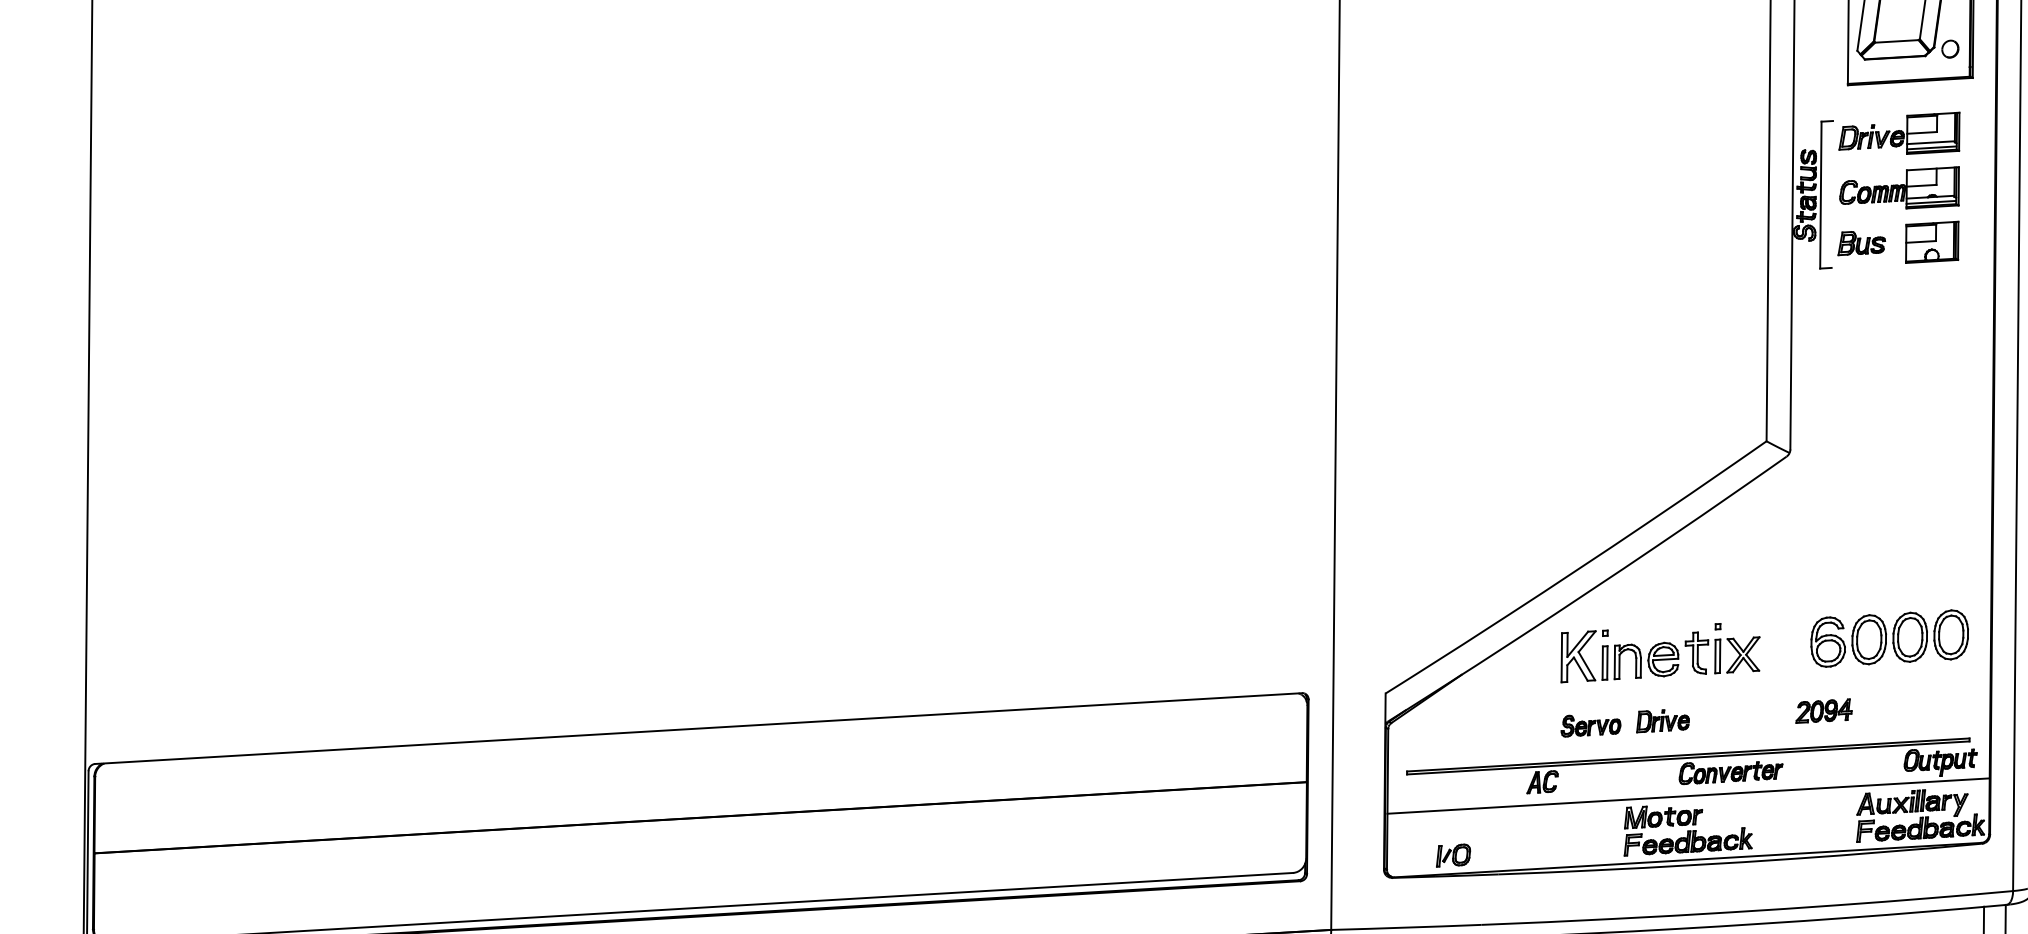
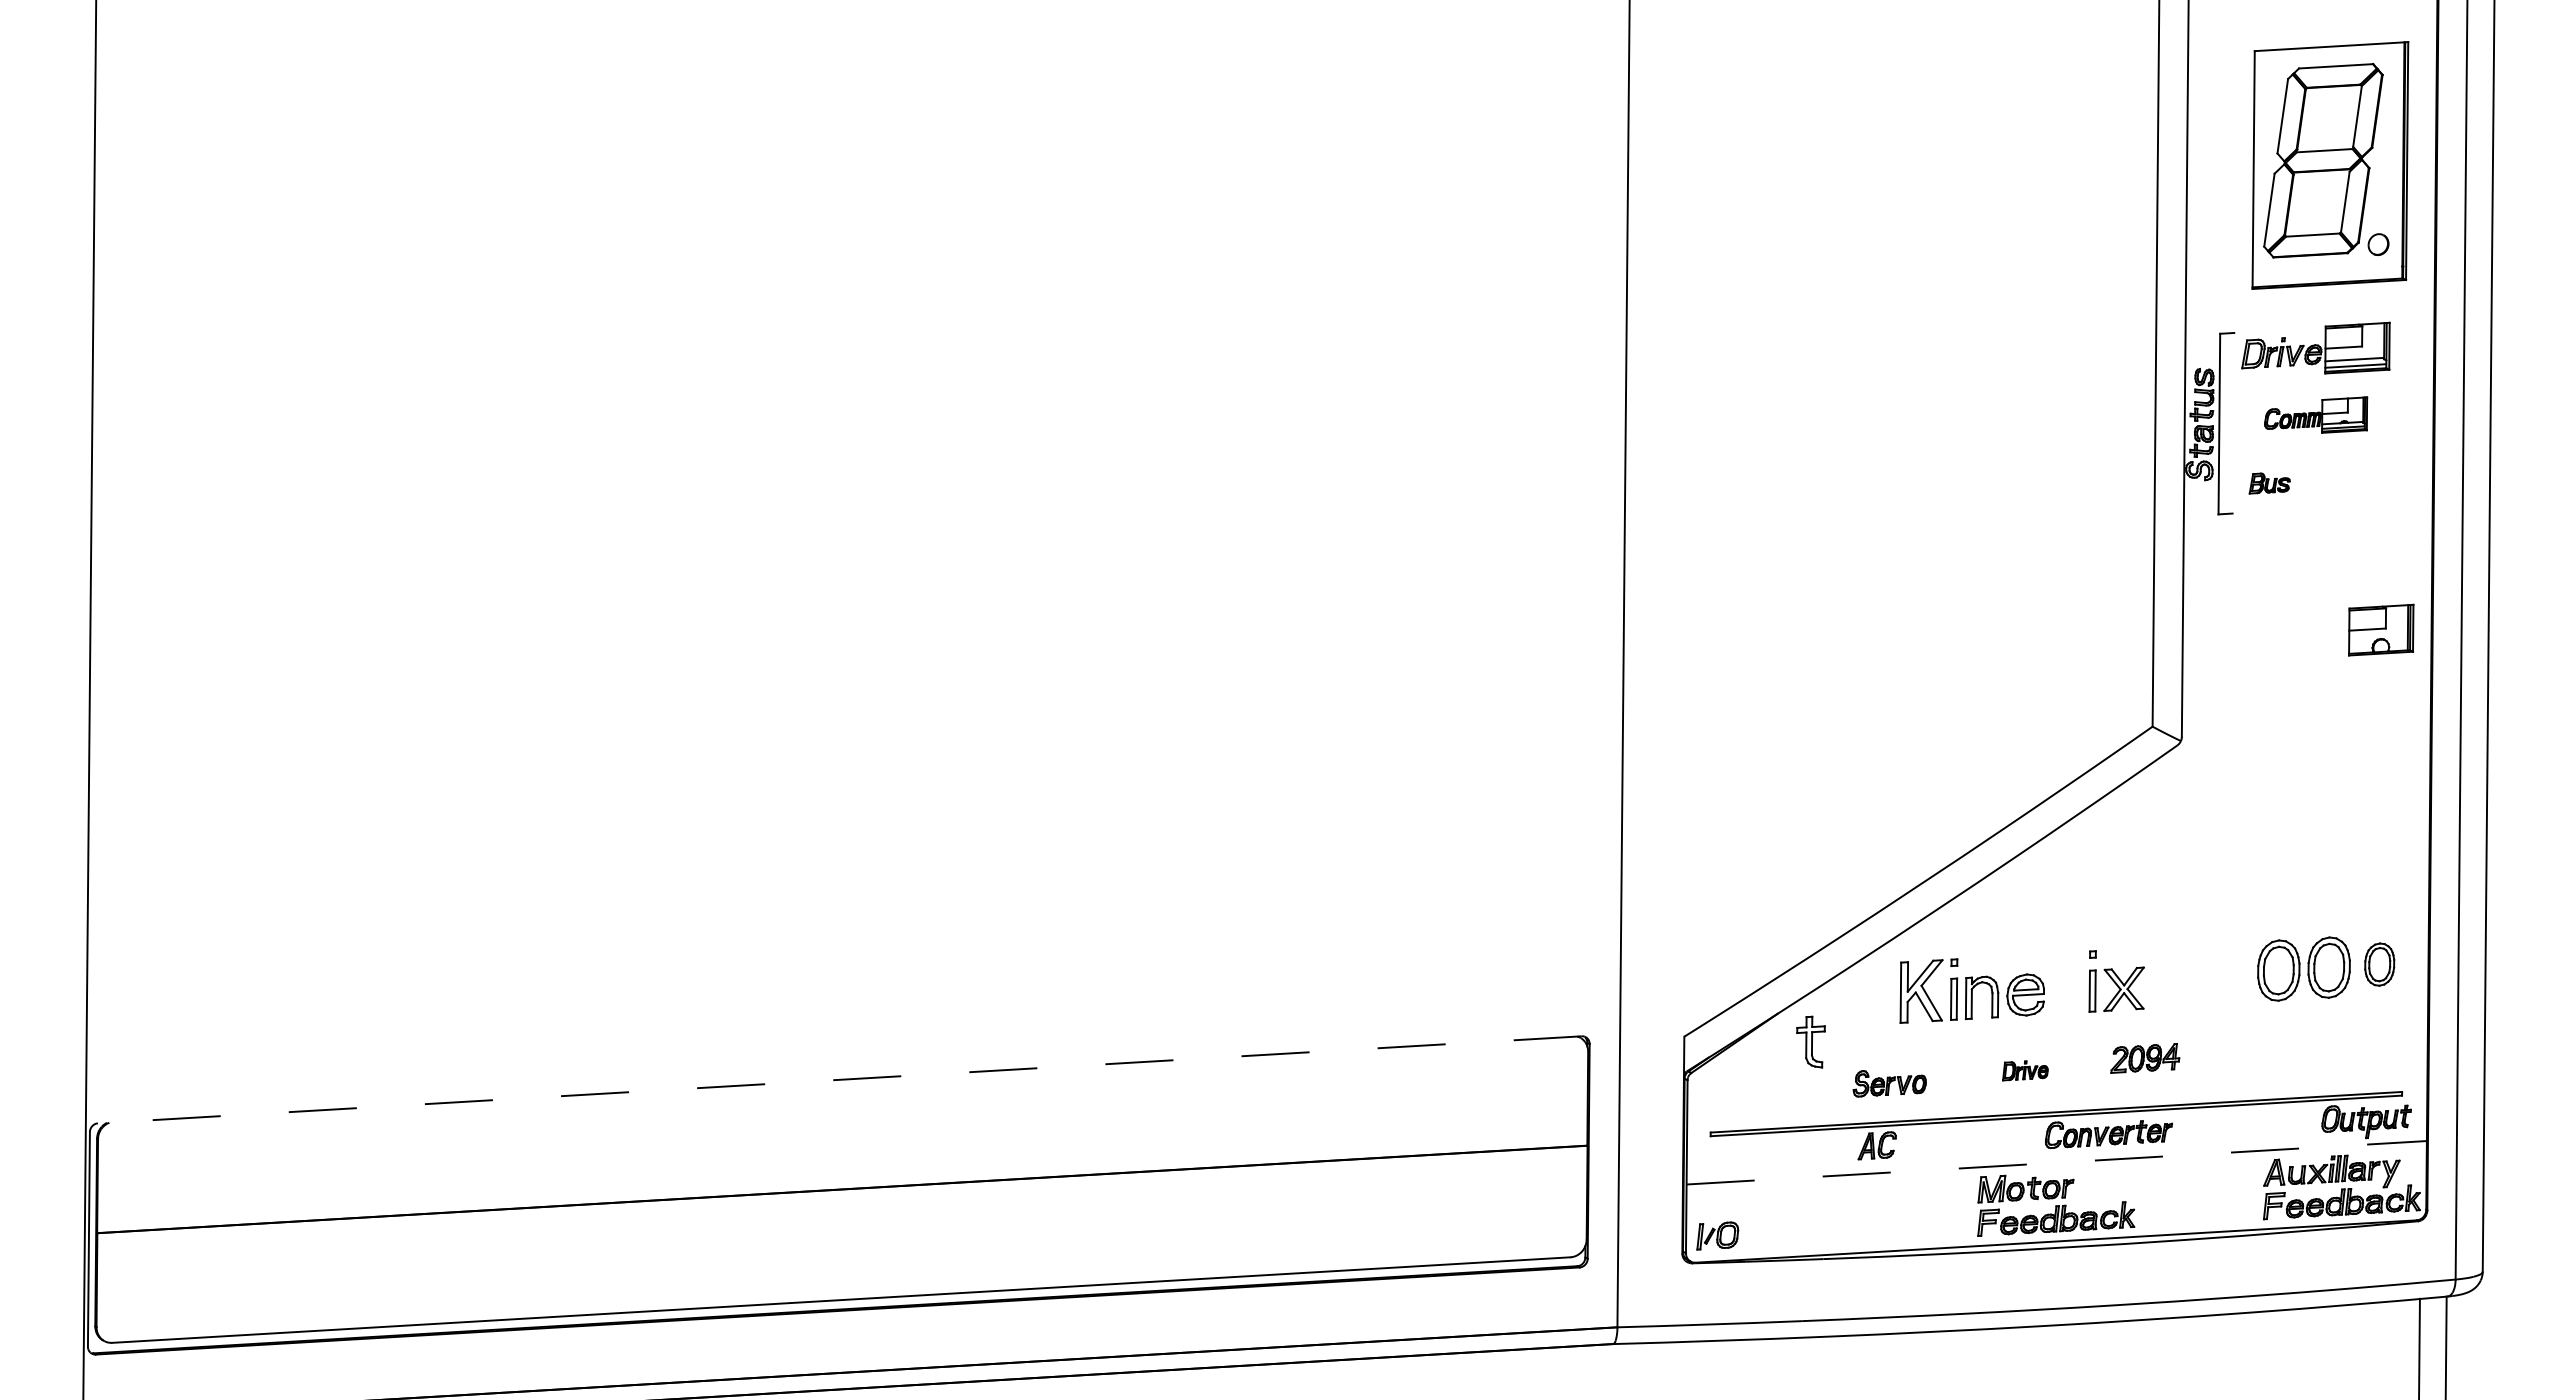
part: (1899, 187) -> (2315, 414), size x0.7
part: (1932, 241) -> (2381, 629), moved
part: (1861, 243) -> (2269, 483), size x0.7
part: (1951, 634) -> (2379, 964), size x0.7
part: (1827, 642) -> (2227, 973), removed
part: (1696, 652) -> (1810, 1041), moved
part: (1824, 711) -> (2145, 1058), moved
part: (1663, 720) -> (2025, 1070), size x0.7
part: (1590, 725) -> (1889, 1083), moved
line: (698, 728) -> (839, 1079), solid -> dashed
line: (1688, 795) -> (2056, 1162), solid -> dashed
part: (1453, 855) -> (1717, 1235), moved

